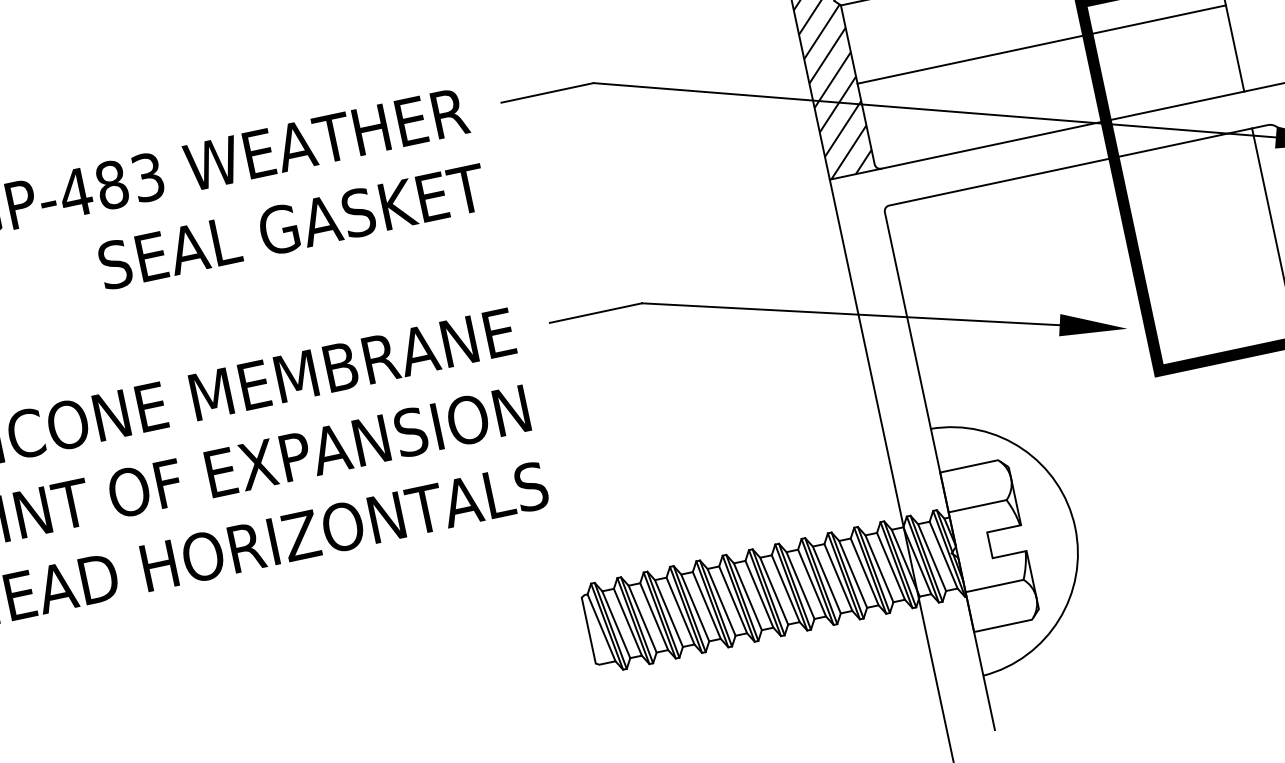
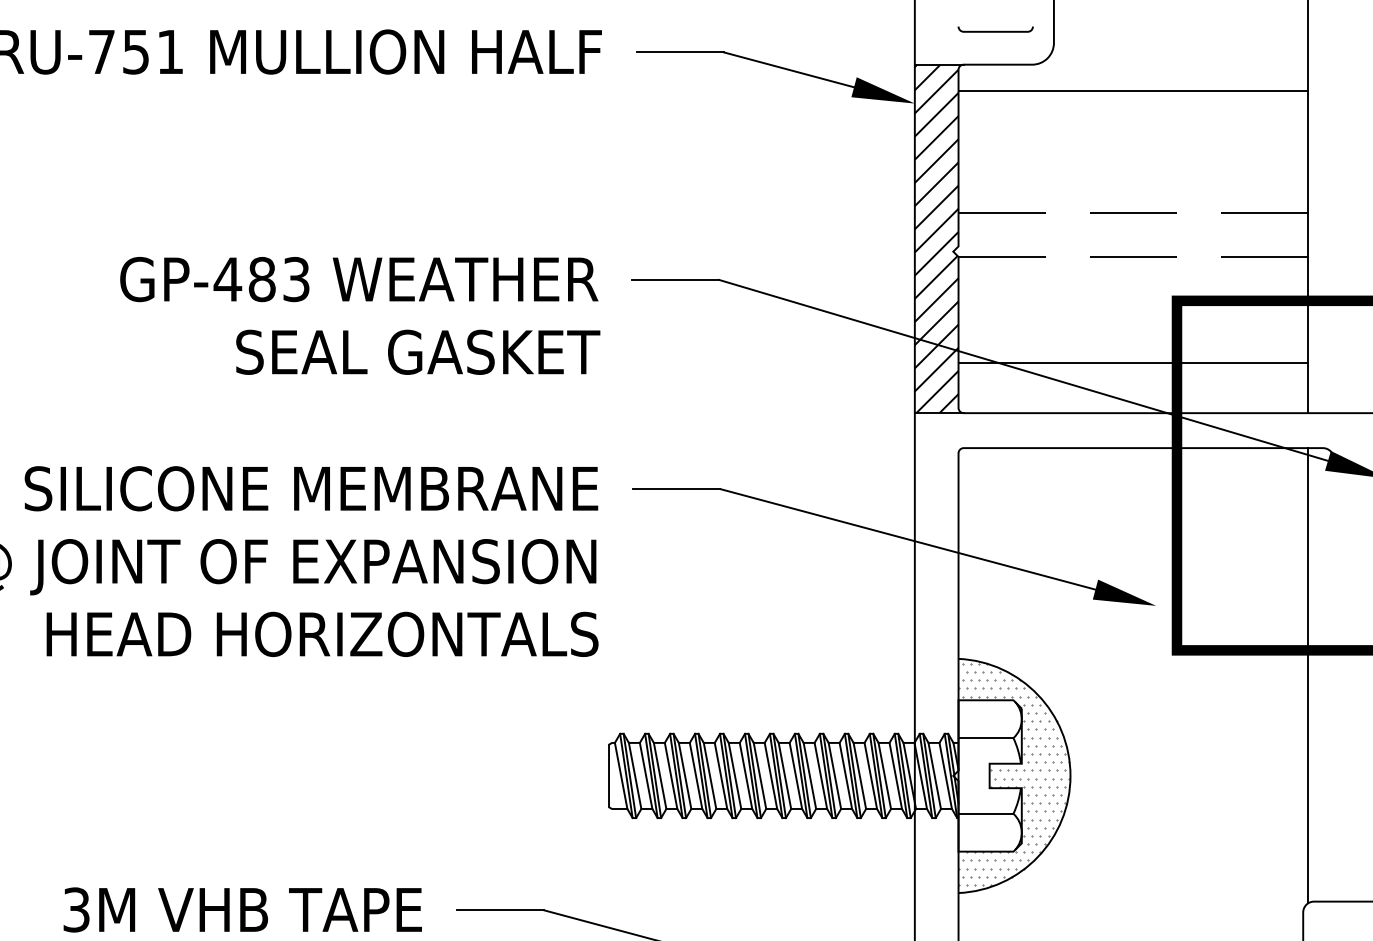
line: (1041, 44) -> (1133, 363), moved
hatch: (1014, 538) -> (1013, 774), added

